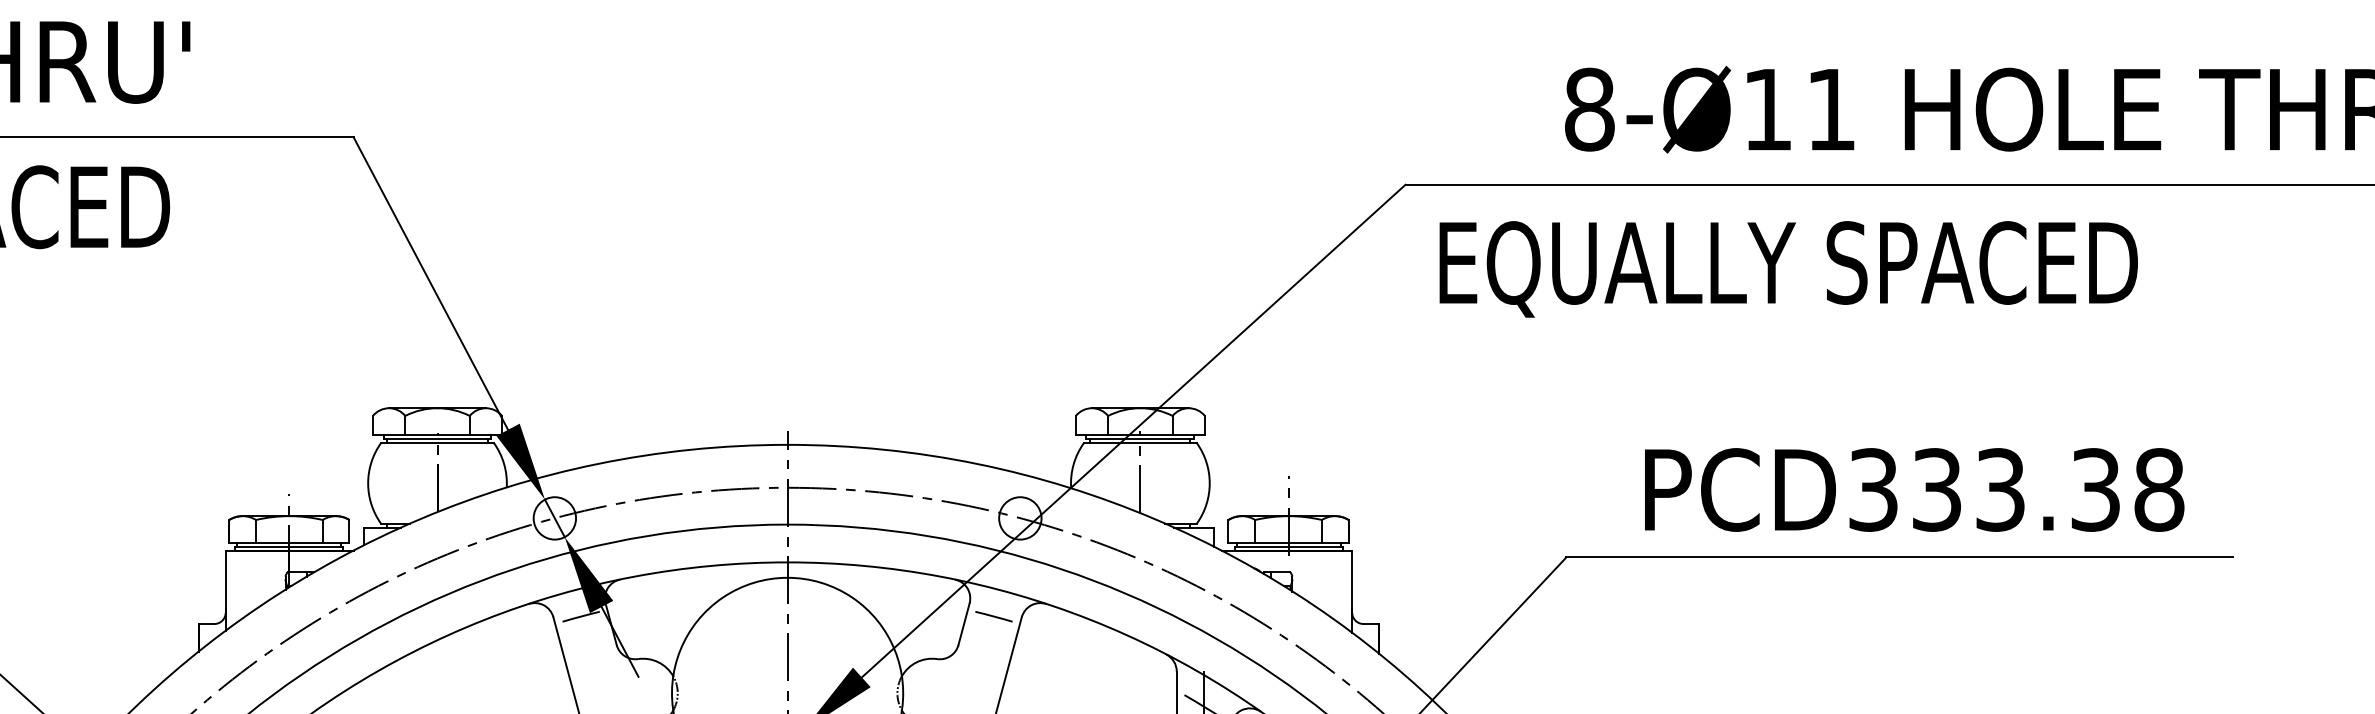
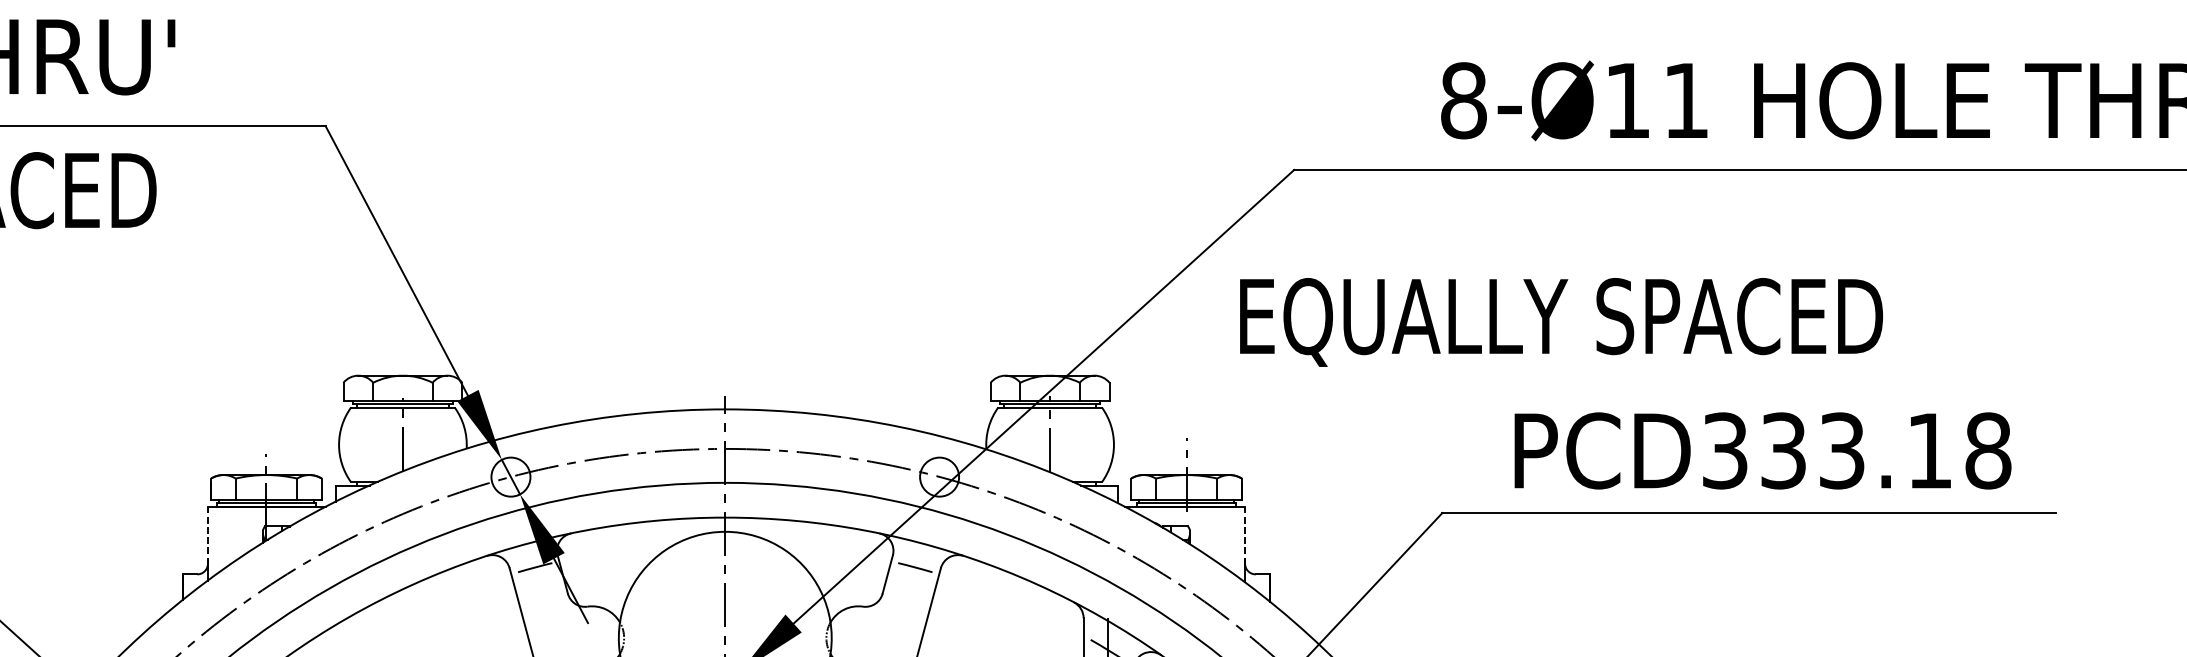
text: (1788, 269) -> (1561, 322), moved
text: (2095, 489) -> (1929, 450), PCD333.38 -> PCD333.18
line: (225, 581) -> (207, 535), solid -> dashed
line: (1352, 581) -> (1245, 535), solid -> dashed

